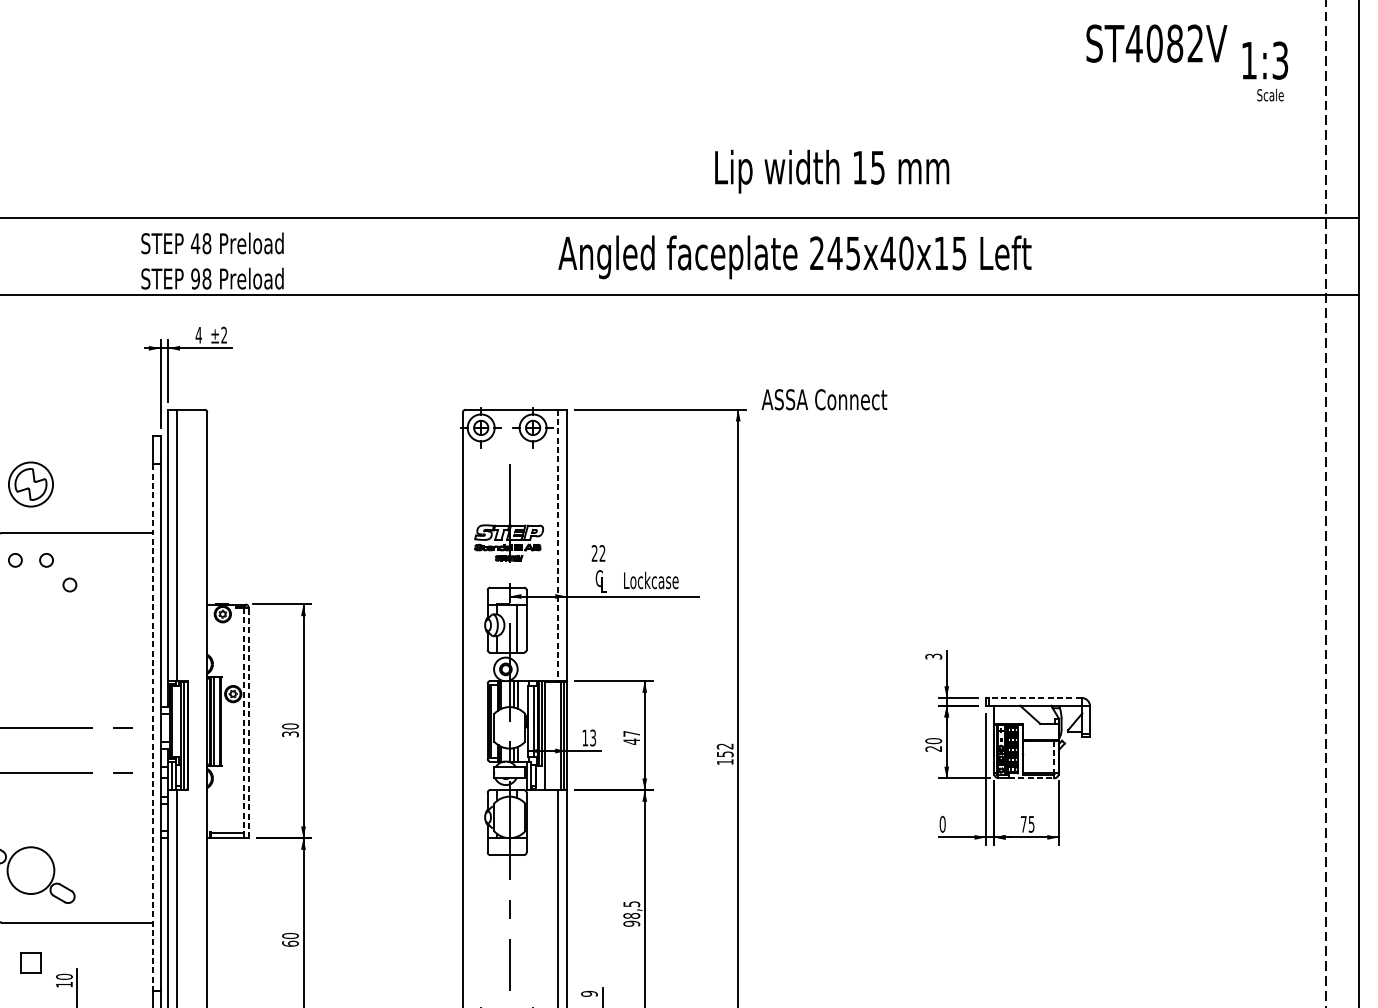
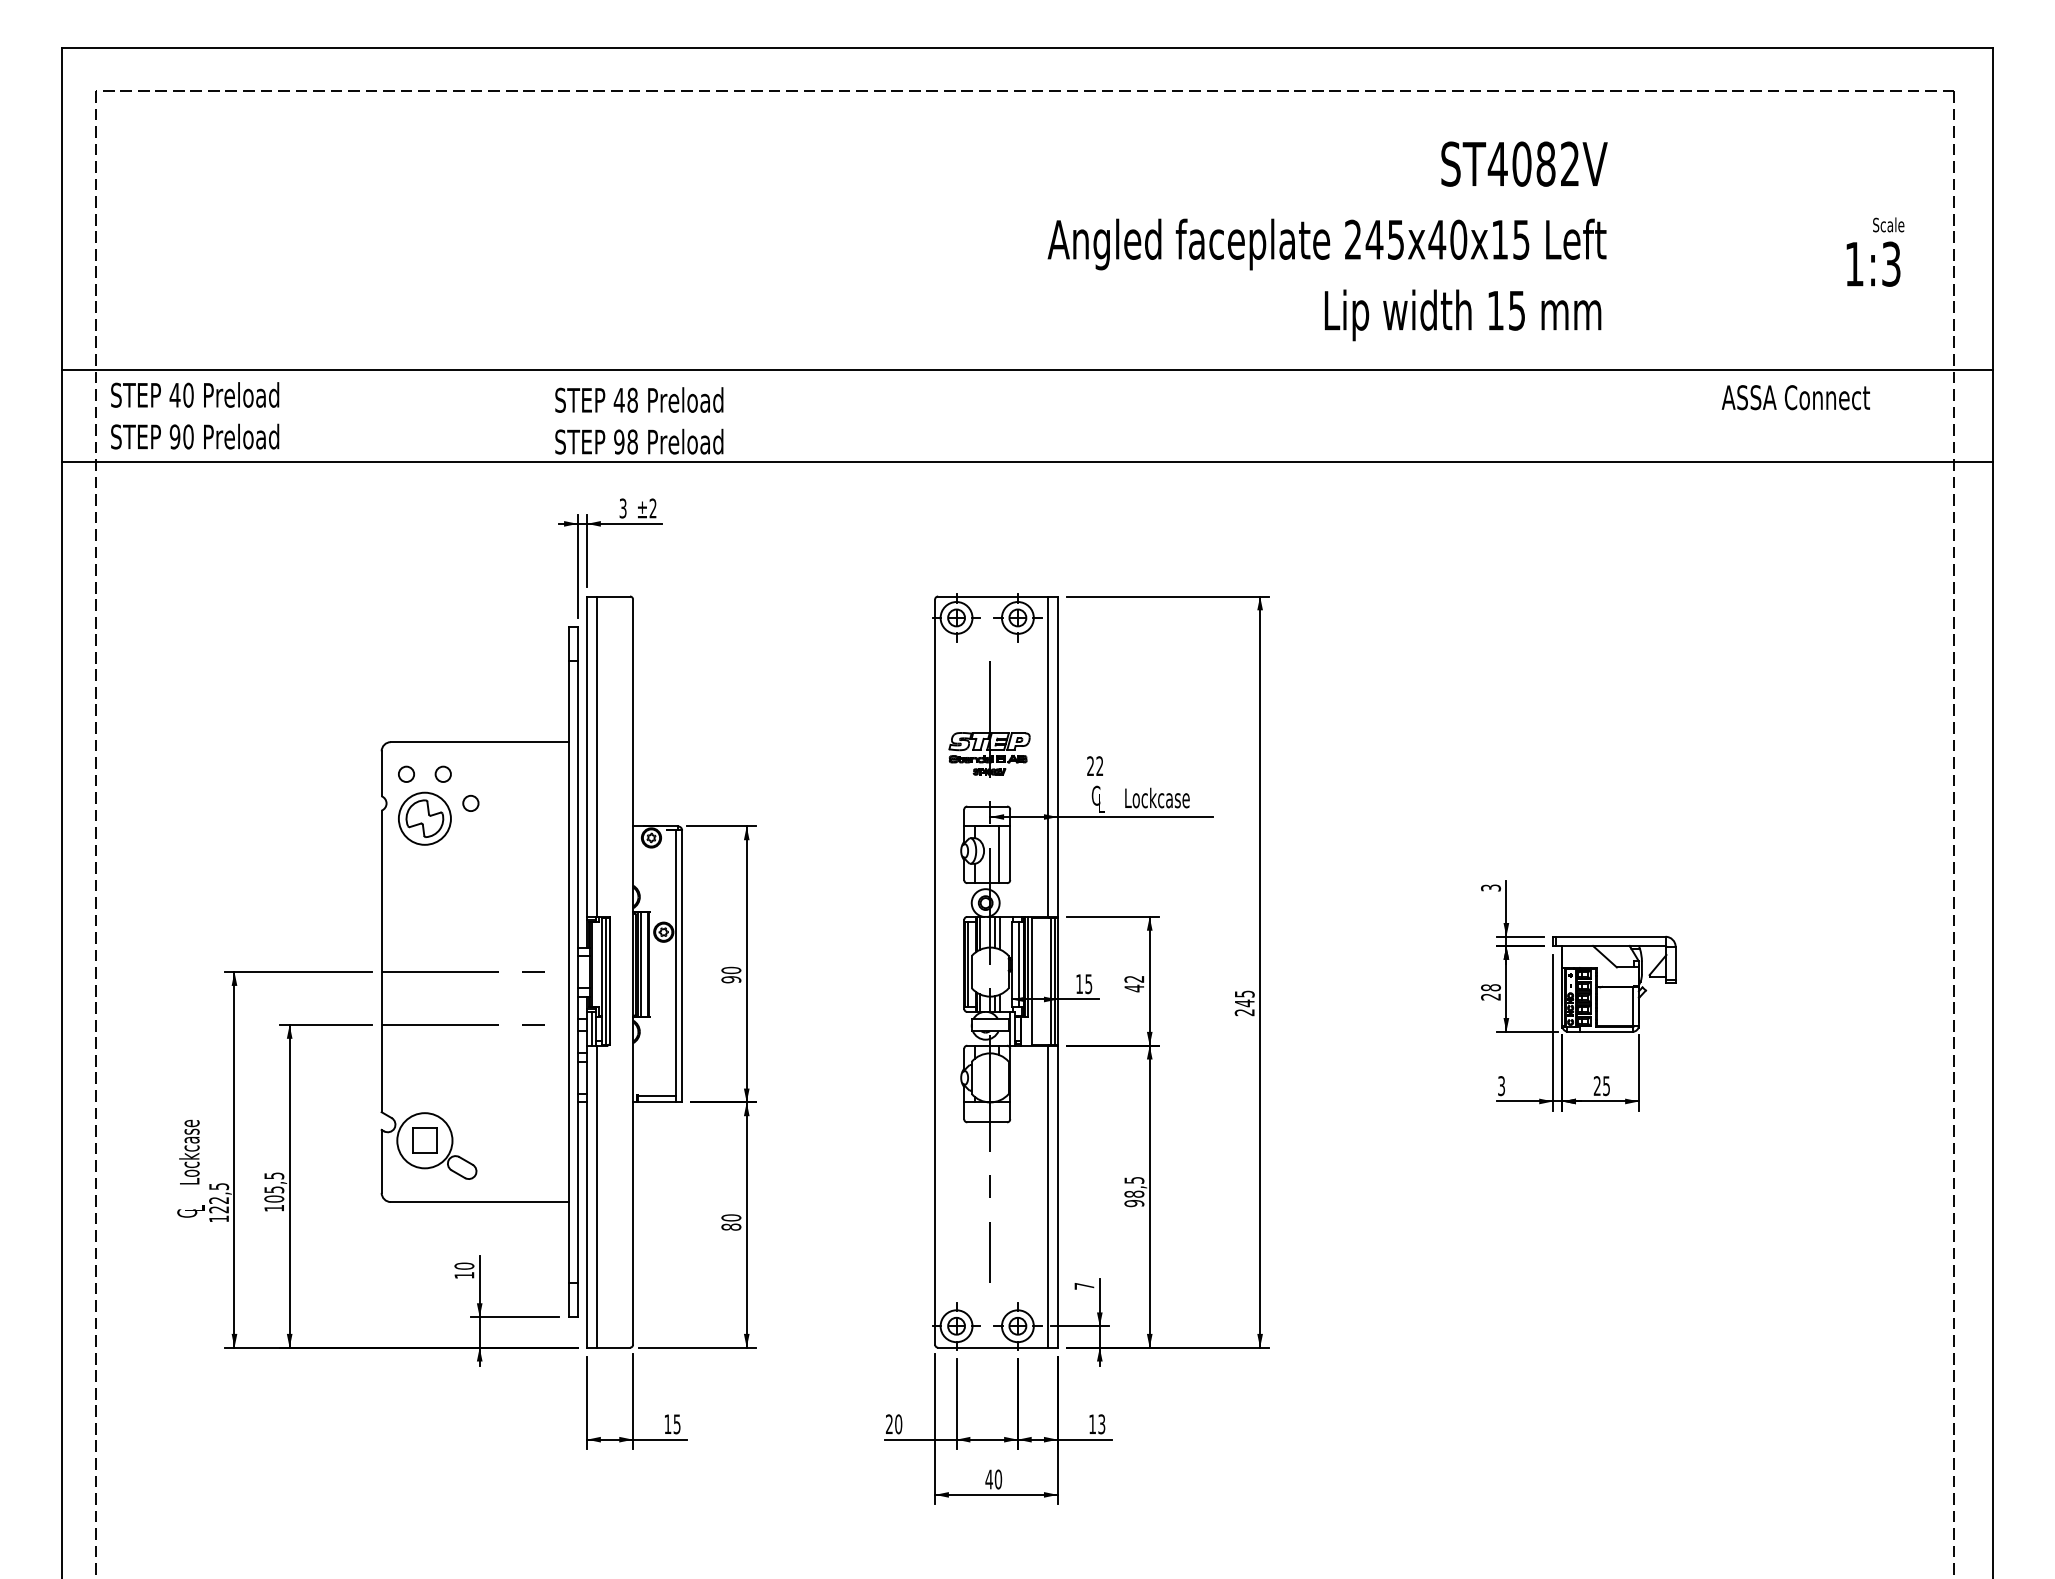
text: (1156, 43) -> (1524, 163), moved
text: (1265, 60) -> (1873, 263), moved
text: (831, 171) -> (1462, 315), moved
text: (794, 257) -> (1326, 244), moved
text: (198, 335) -> (622, 508), 4 -> 3
text: (824, 399) -> (1795, 397), moved
part: (30, 484) -> (424, 818), moved
line: (558, 546) -> (1047, 757), dashed -> solid
line: (1034, 697) -> (1610, 936), dashed -> solid
line: (244, 720) -> (676, 963), dashed -> solid
line: (249, 723) -> (682, 966), dashed -> solid
line: (152, 728) -> (568, 972), dashed -> solid
text: (631, 733) -> (1134, 978), 47 -> 42
text: (290, 734) -> (731, 979), 30 -> 90
text: (592, 737) -> (1088, 983), 13 -> 15
text: (933, 740) -> (1490, 987), 20 -> 28
text: (725, 754) -> (1244, 1003), 152 -> 245
line: (1053, 757) -> (1632, 1007), dashed -> solid
line: (1031, 778) -> (1606, 1031), dashed -> solid
text: (1023, 823) -> (1596, 1085), 75 -> 25
text: (942, 824) -> (1501, 1086), 0 -> 3
text: (290, 943) -> (731, 1226), 60 -> 80
part: (30, 962) -> (424, 1140), moved
text: (589, 993) -> (1084, 1285), 9 -> 7

